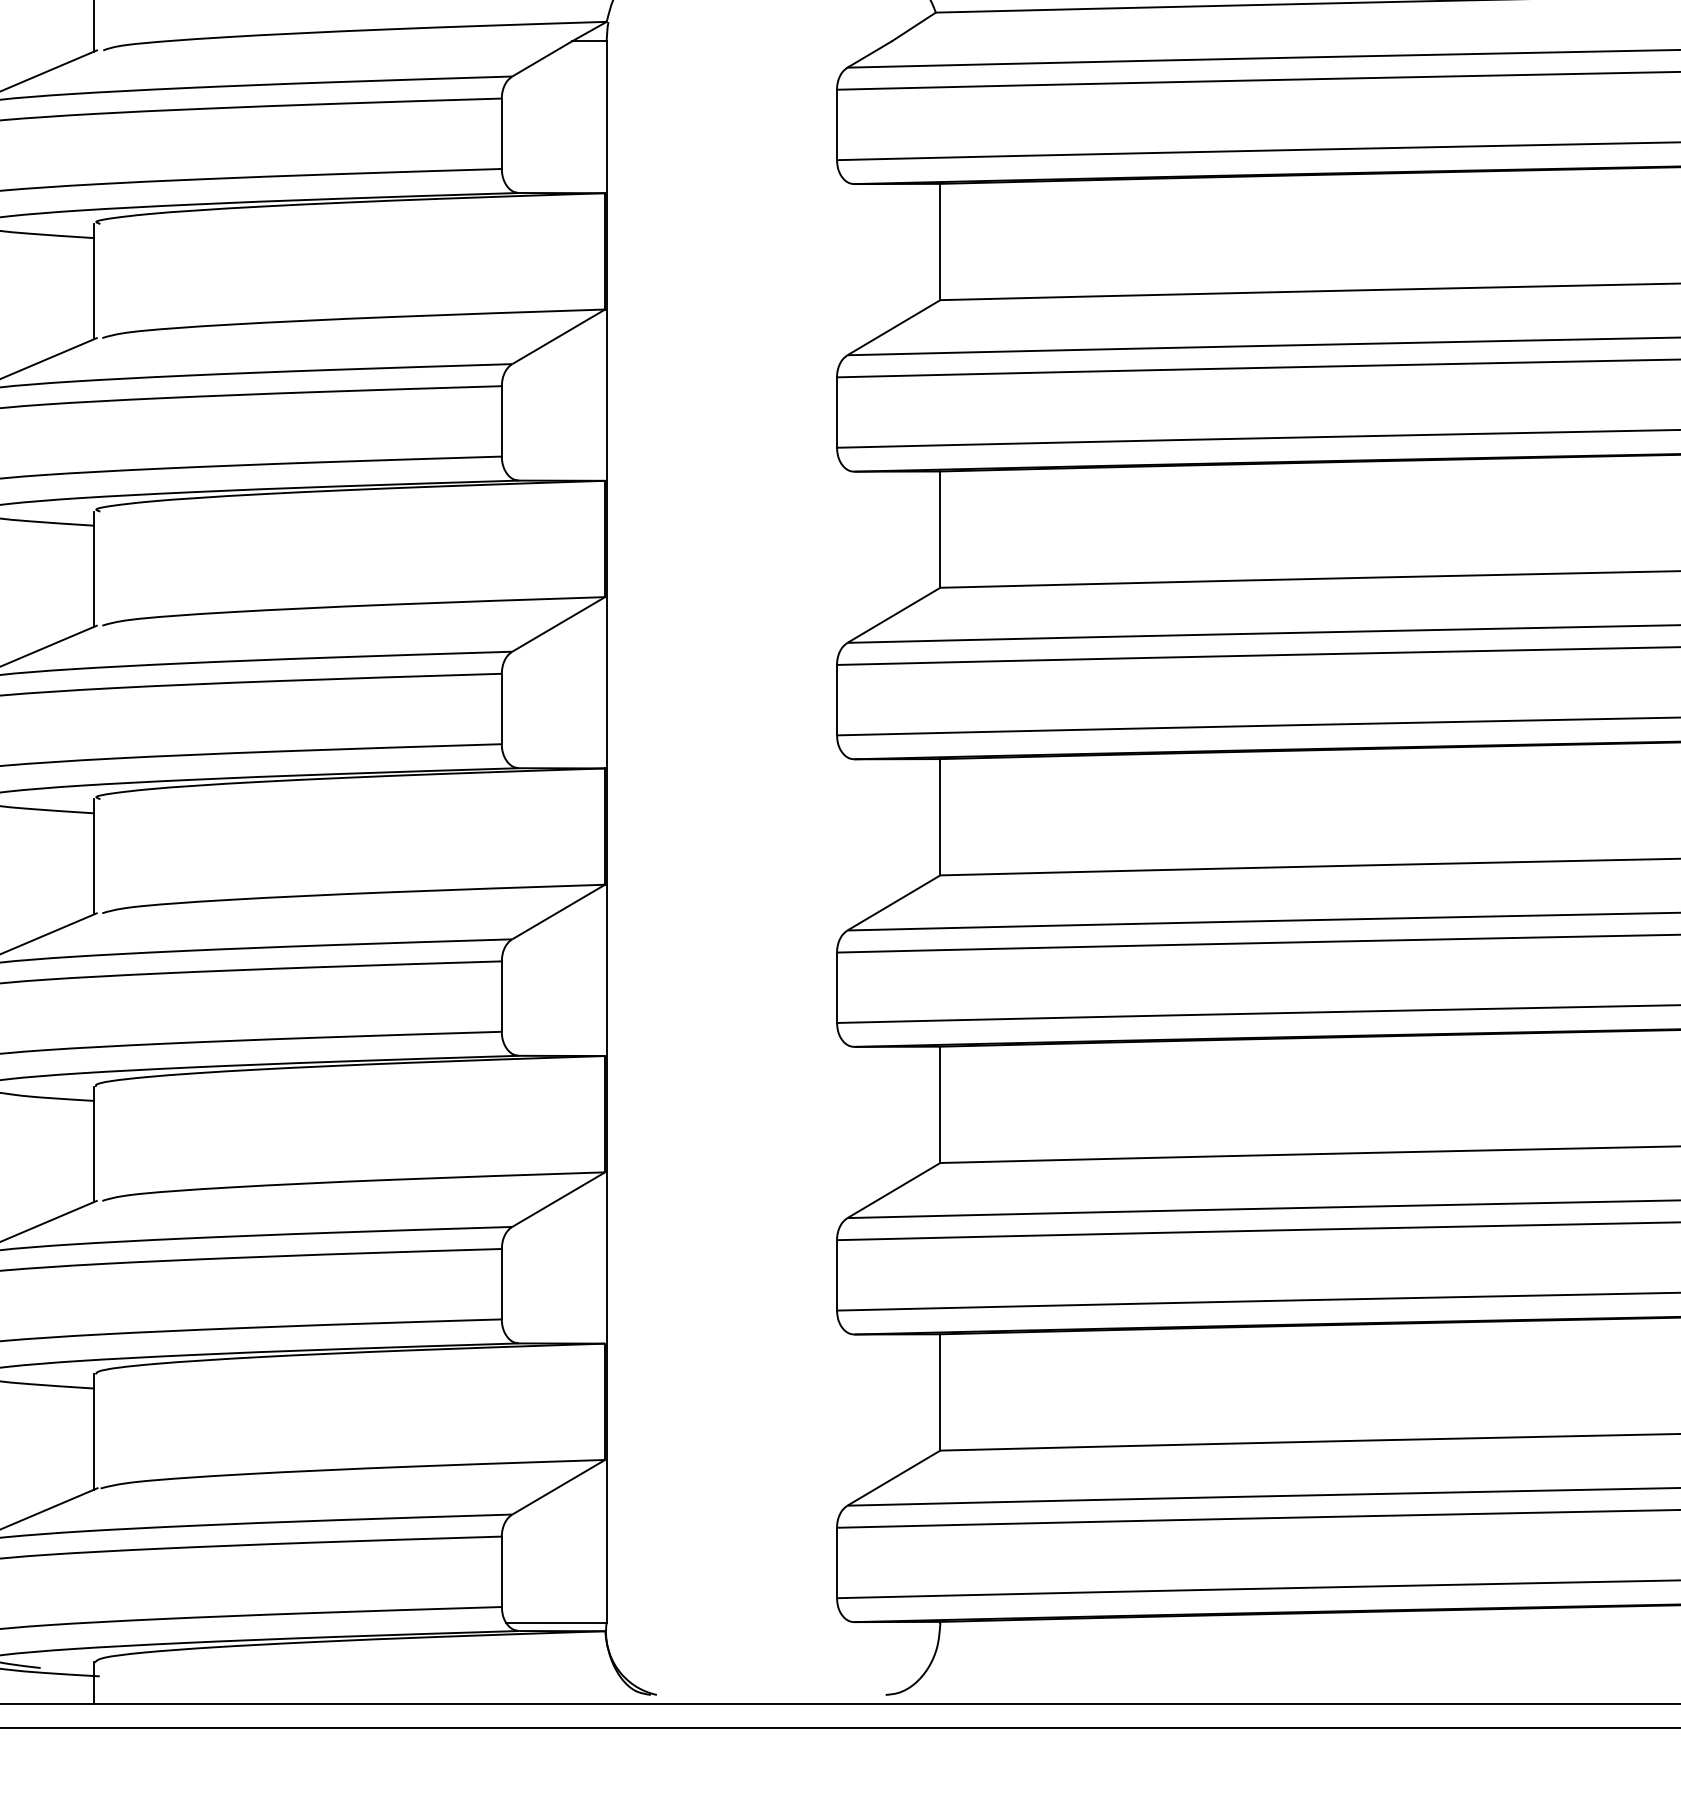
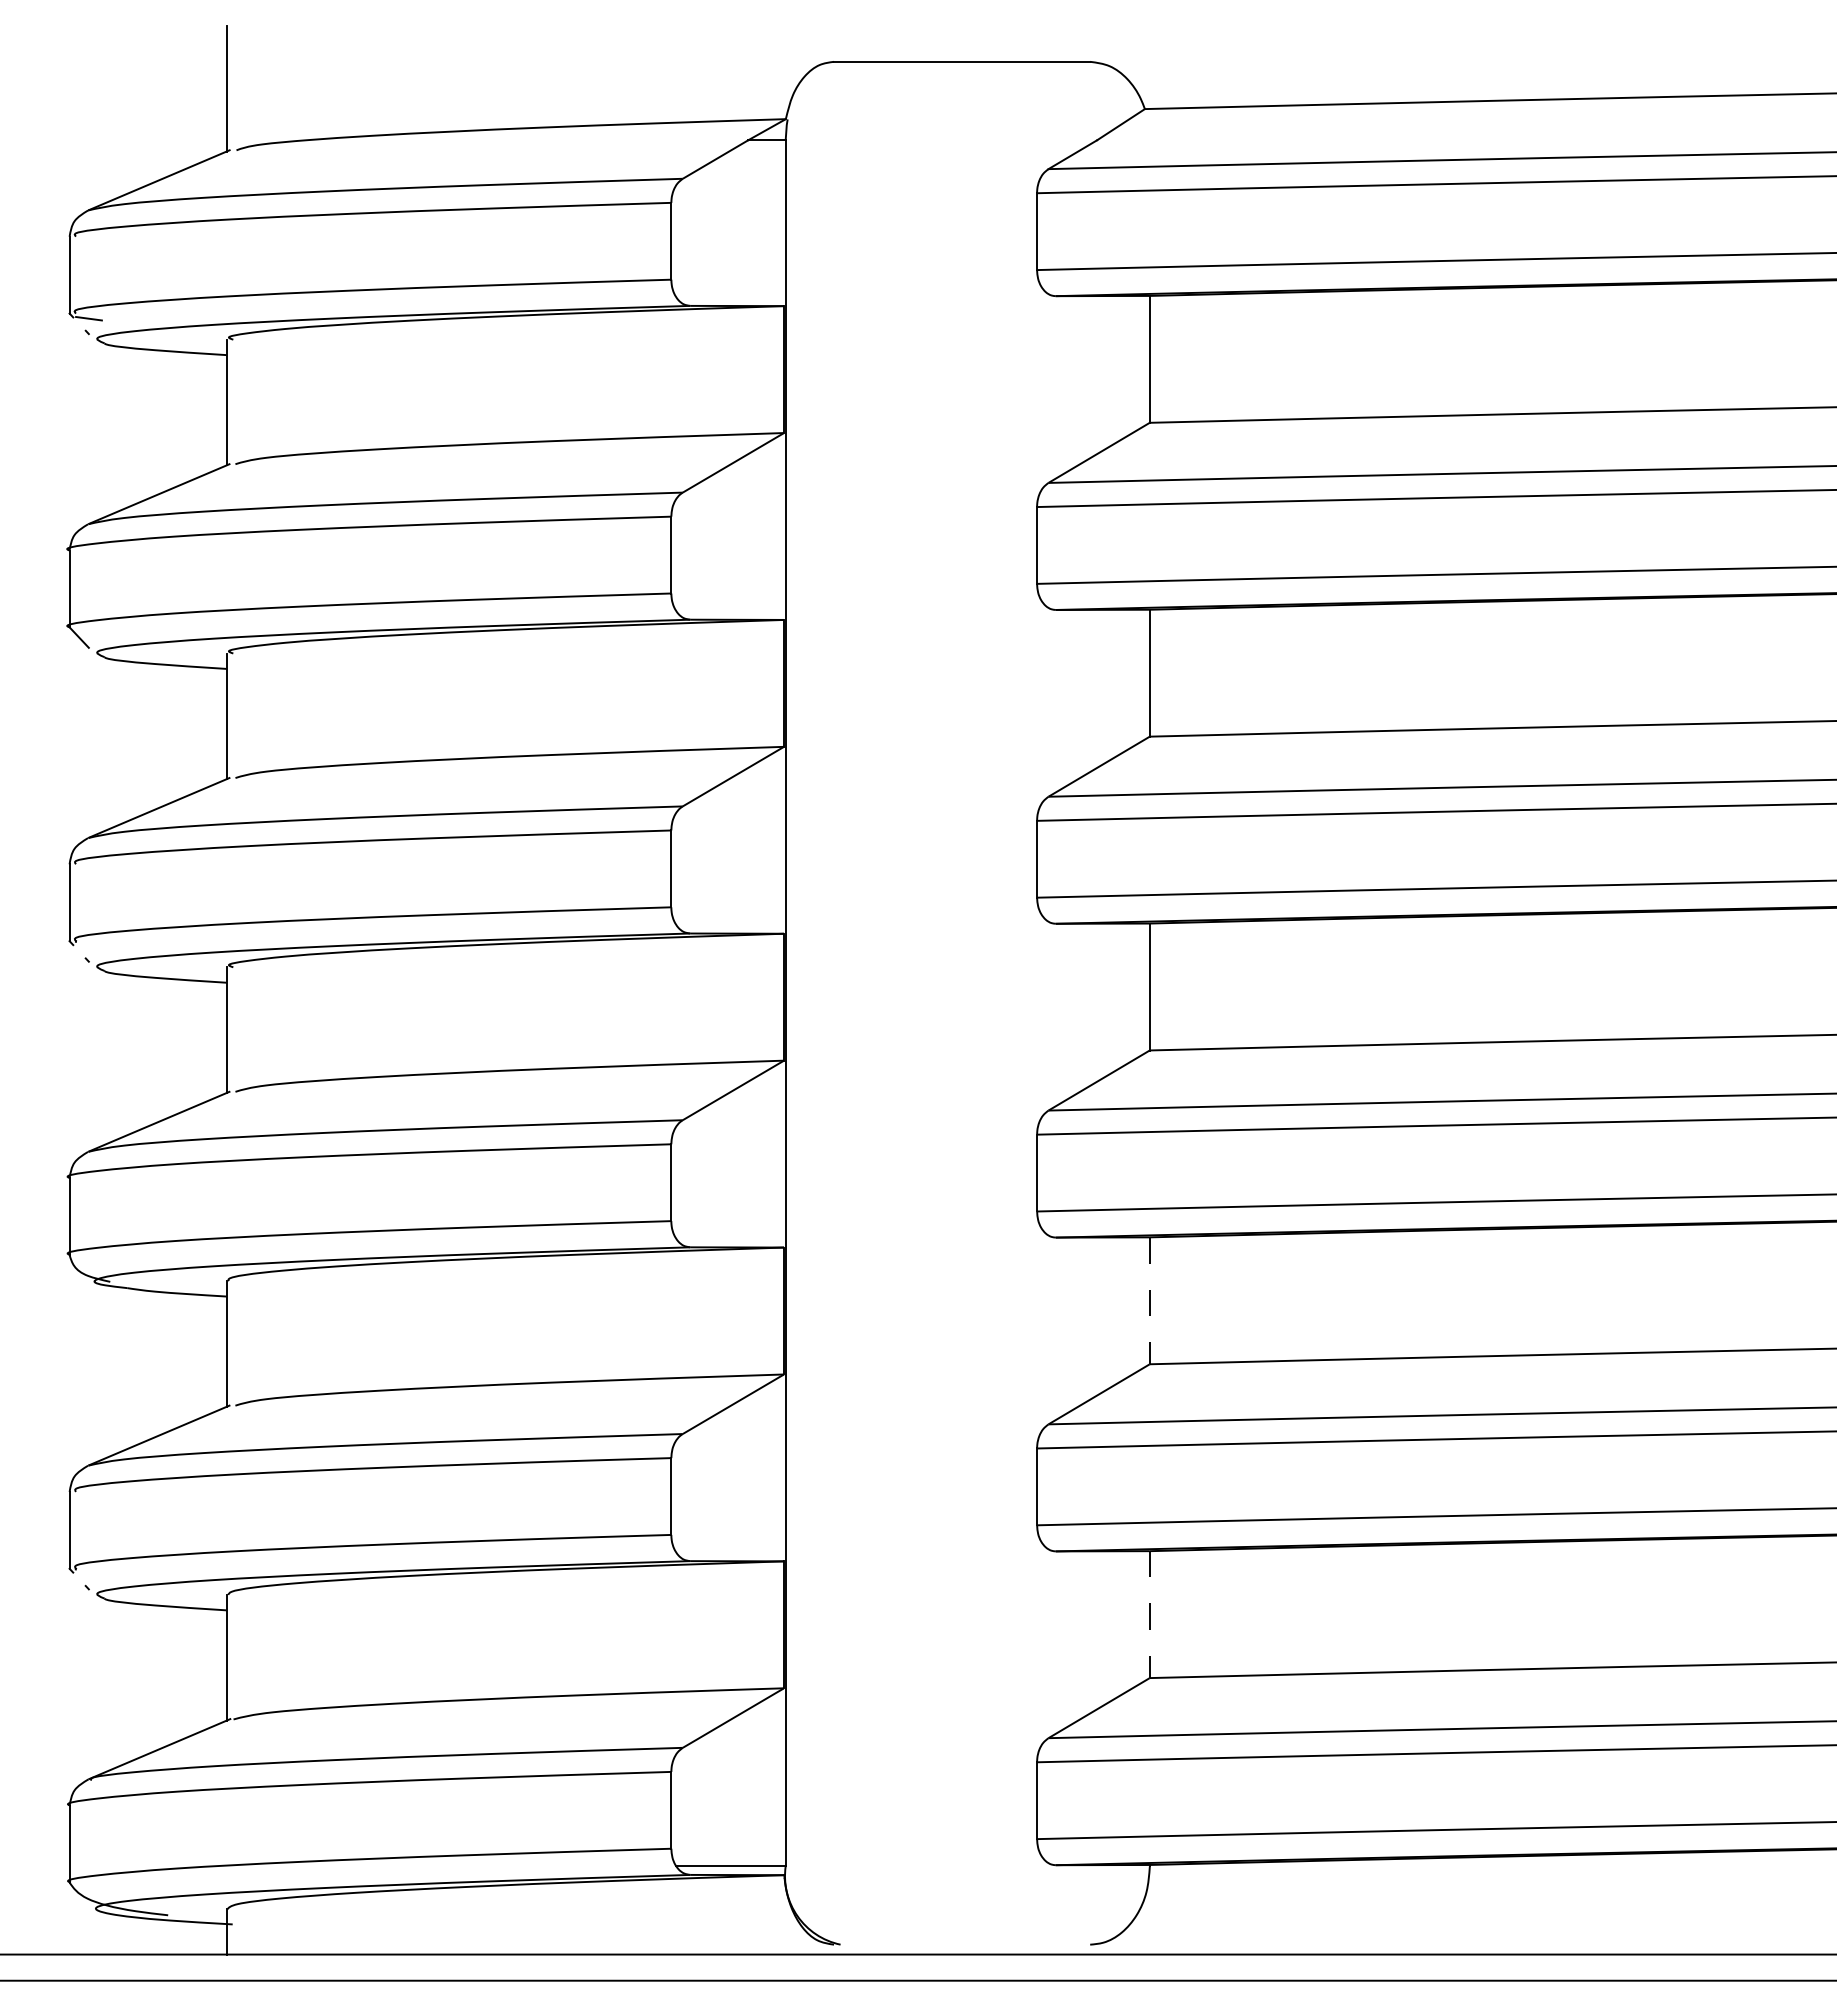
line: (940, 1105) -> (1149, 1301), solid -> dashed
line: (940, 1393) -> (1149, 1615), solid -> dashed

